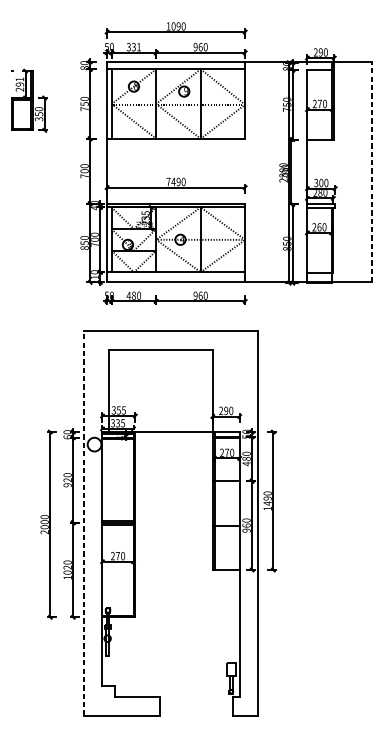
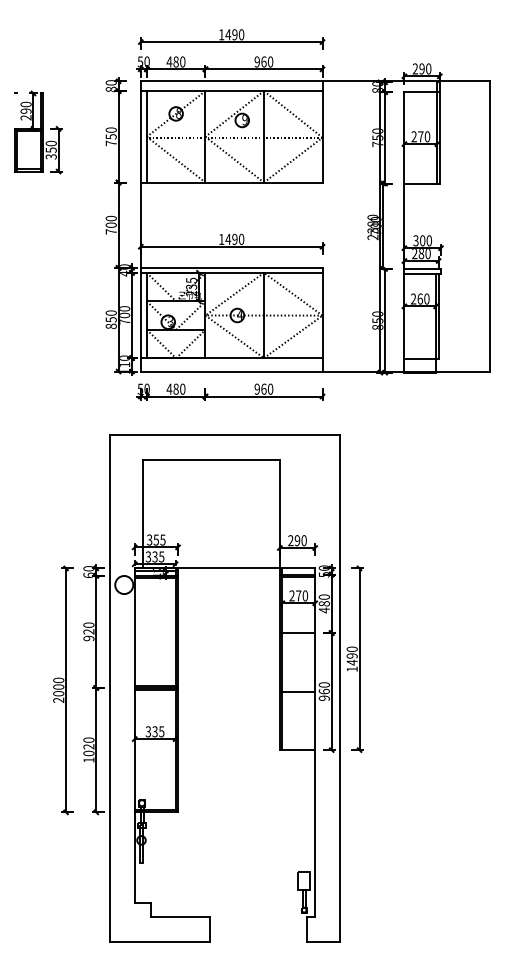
text: (173, 26) -> (228, 34), 1090 -> 1490
text: (133, 46) -> (175, 61), 331 -> 480
text: (19, 79) -> (25, 104), 291 -> 290
line: (372, 171) -> (489, 225), dashed -> solid
text: (168, 182) -> (221, 239), 7490 -> 1490
line: (84, 523) -> (110, 688), dashed -> solid
text: (117, 555) -> (154, 731), 270 -> 335

